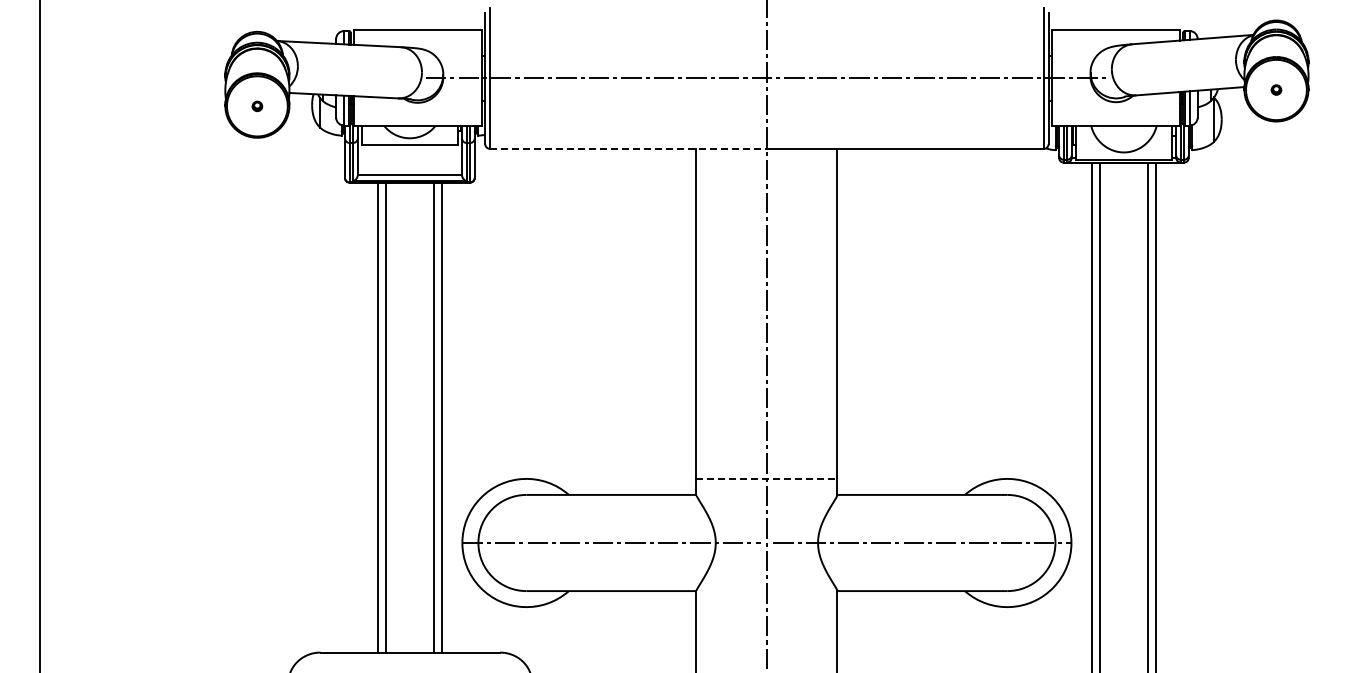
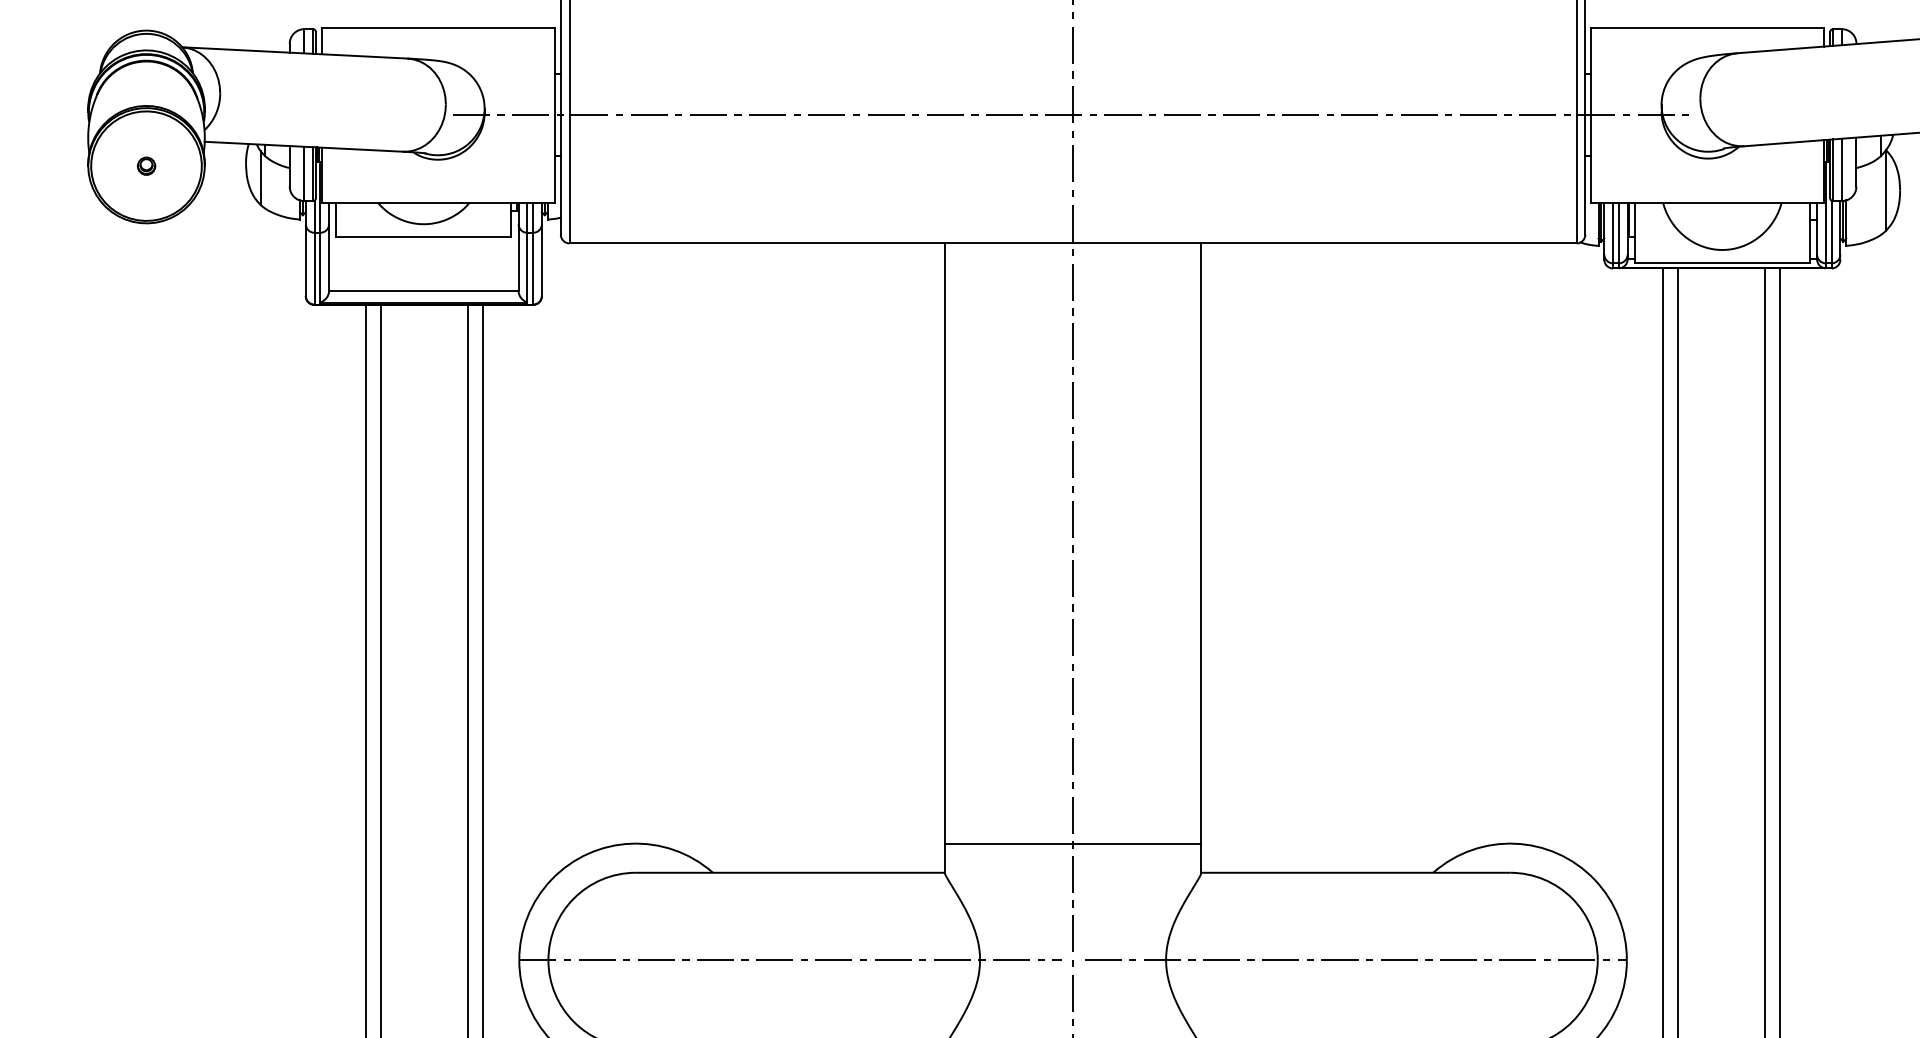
line: (628, 148) -> (821, 242), dashed -> solid
line: (766, 479) -> (1072, 844), dashed -> solid

